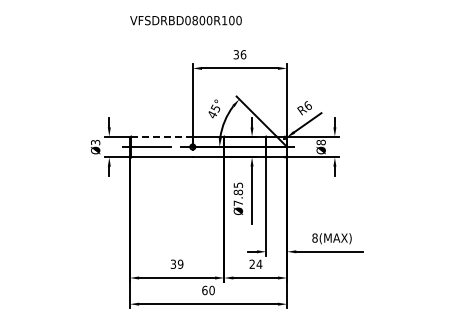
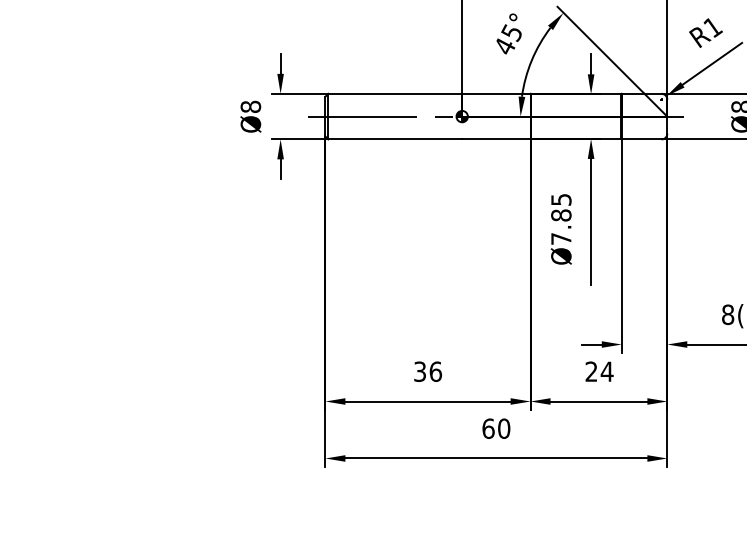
text: (308, 105) -> (713, 26), R6 -> R1
line: (162, 136) -> (396, 93), dashed -> solid
text: (95, 142) -> (250, 106), Ø3 -> Ø8
text: (180, 263) -> (435, 369), 39 -> 36

